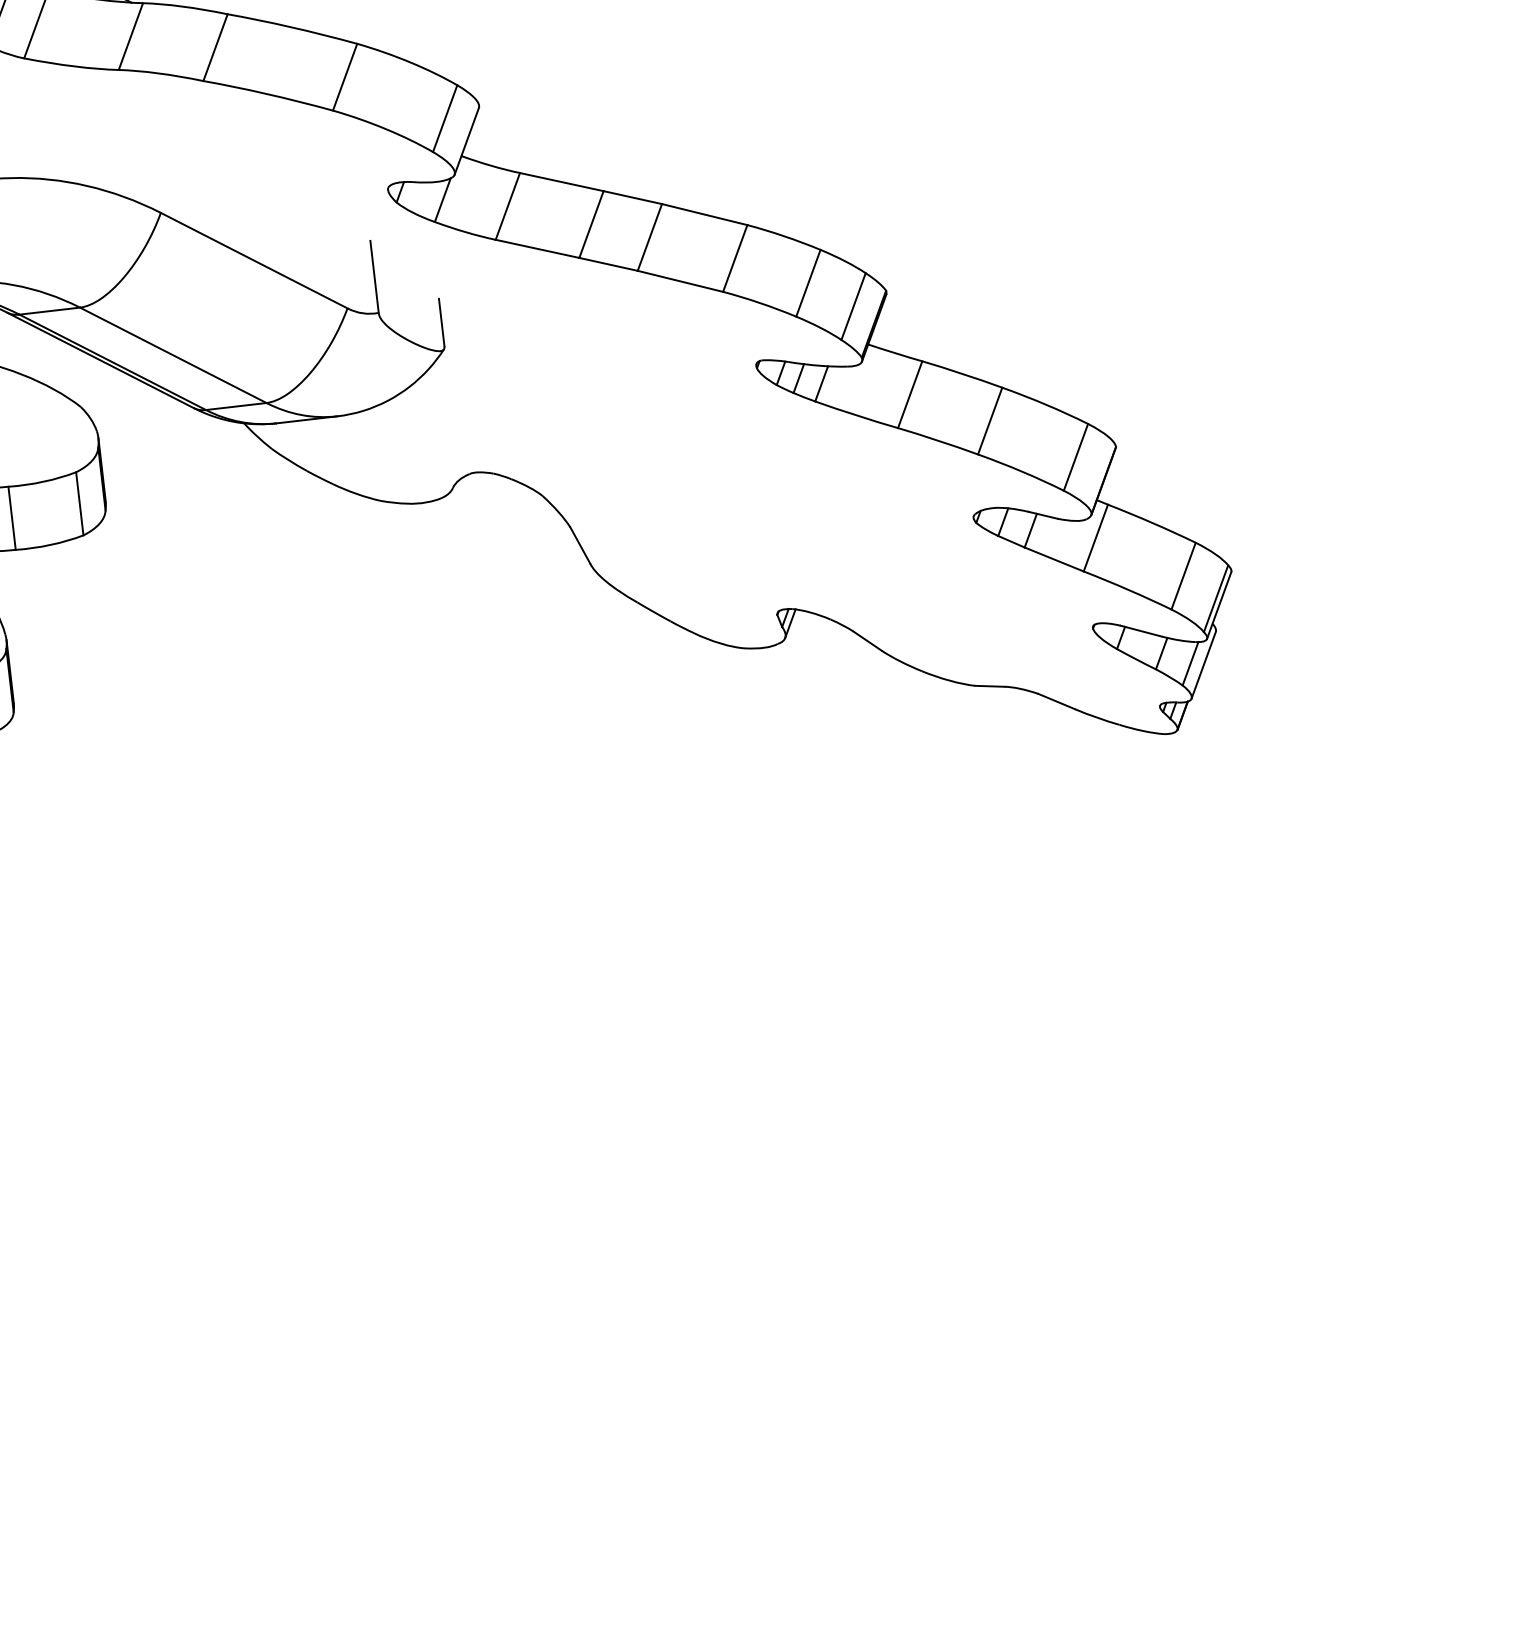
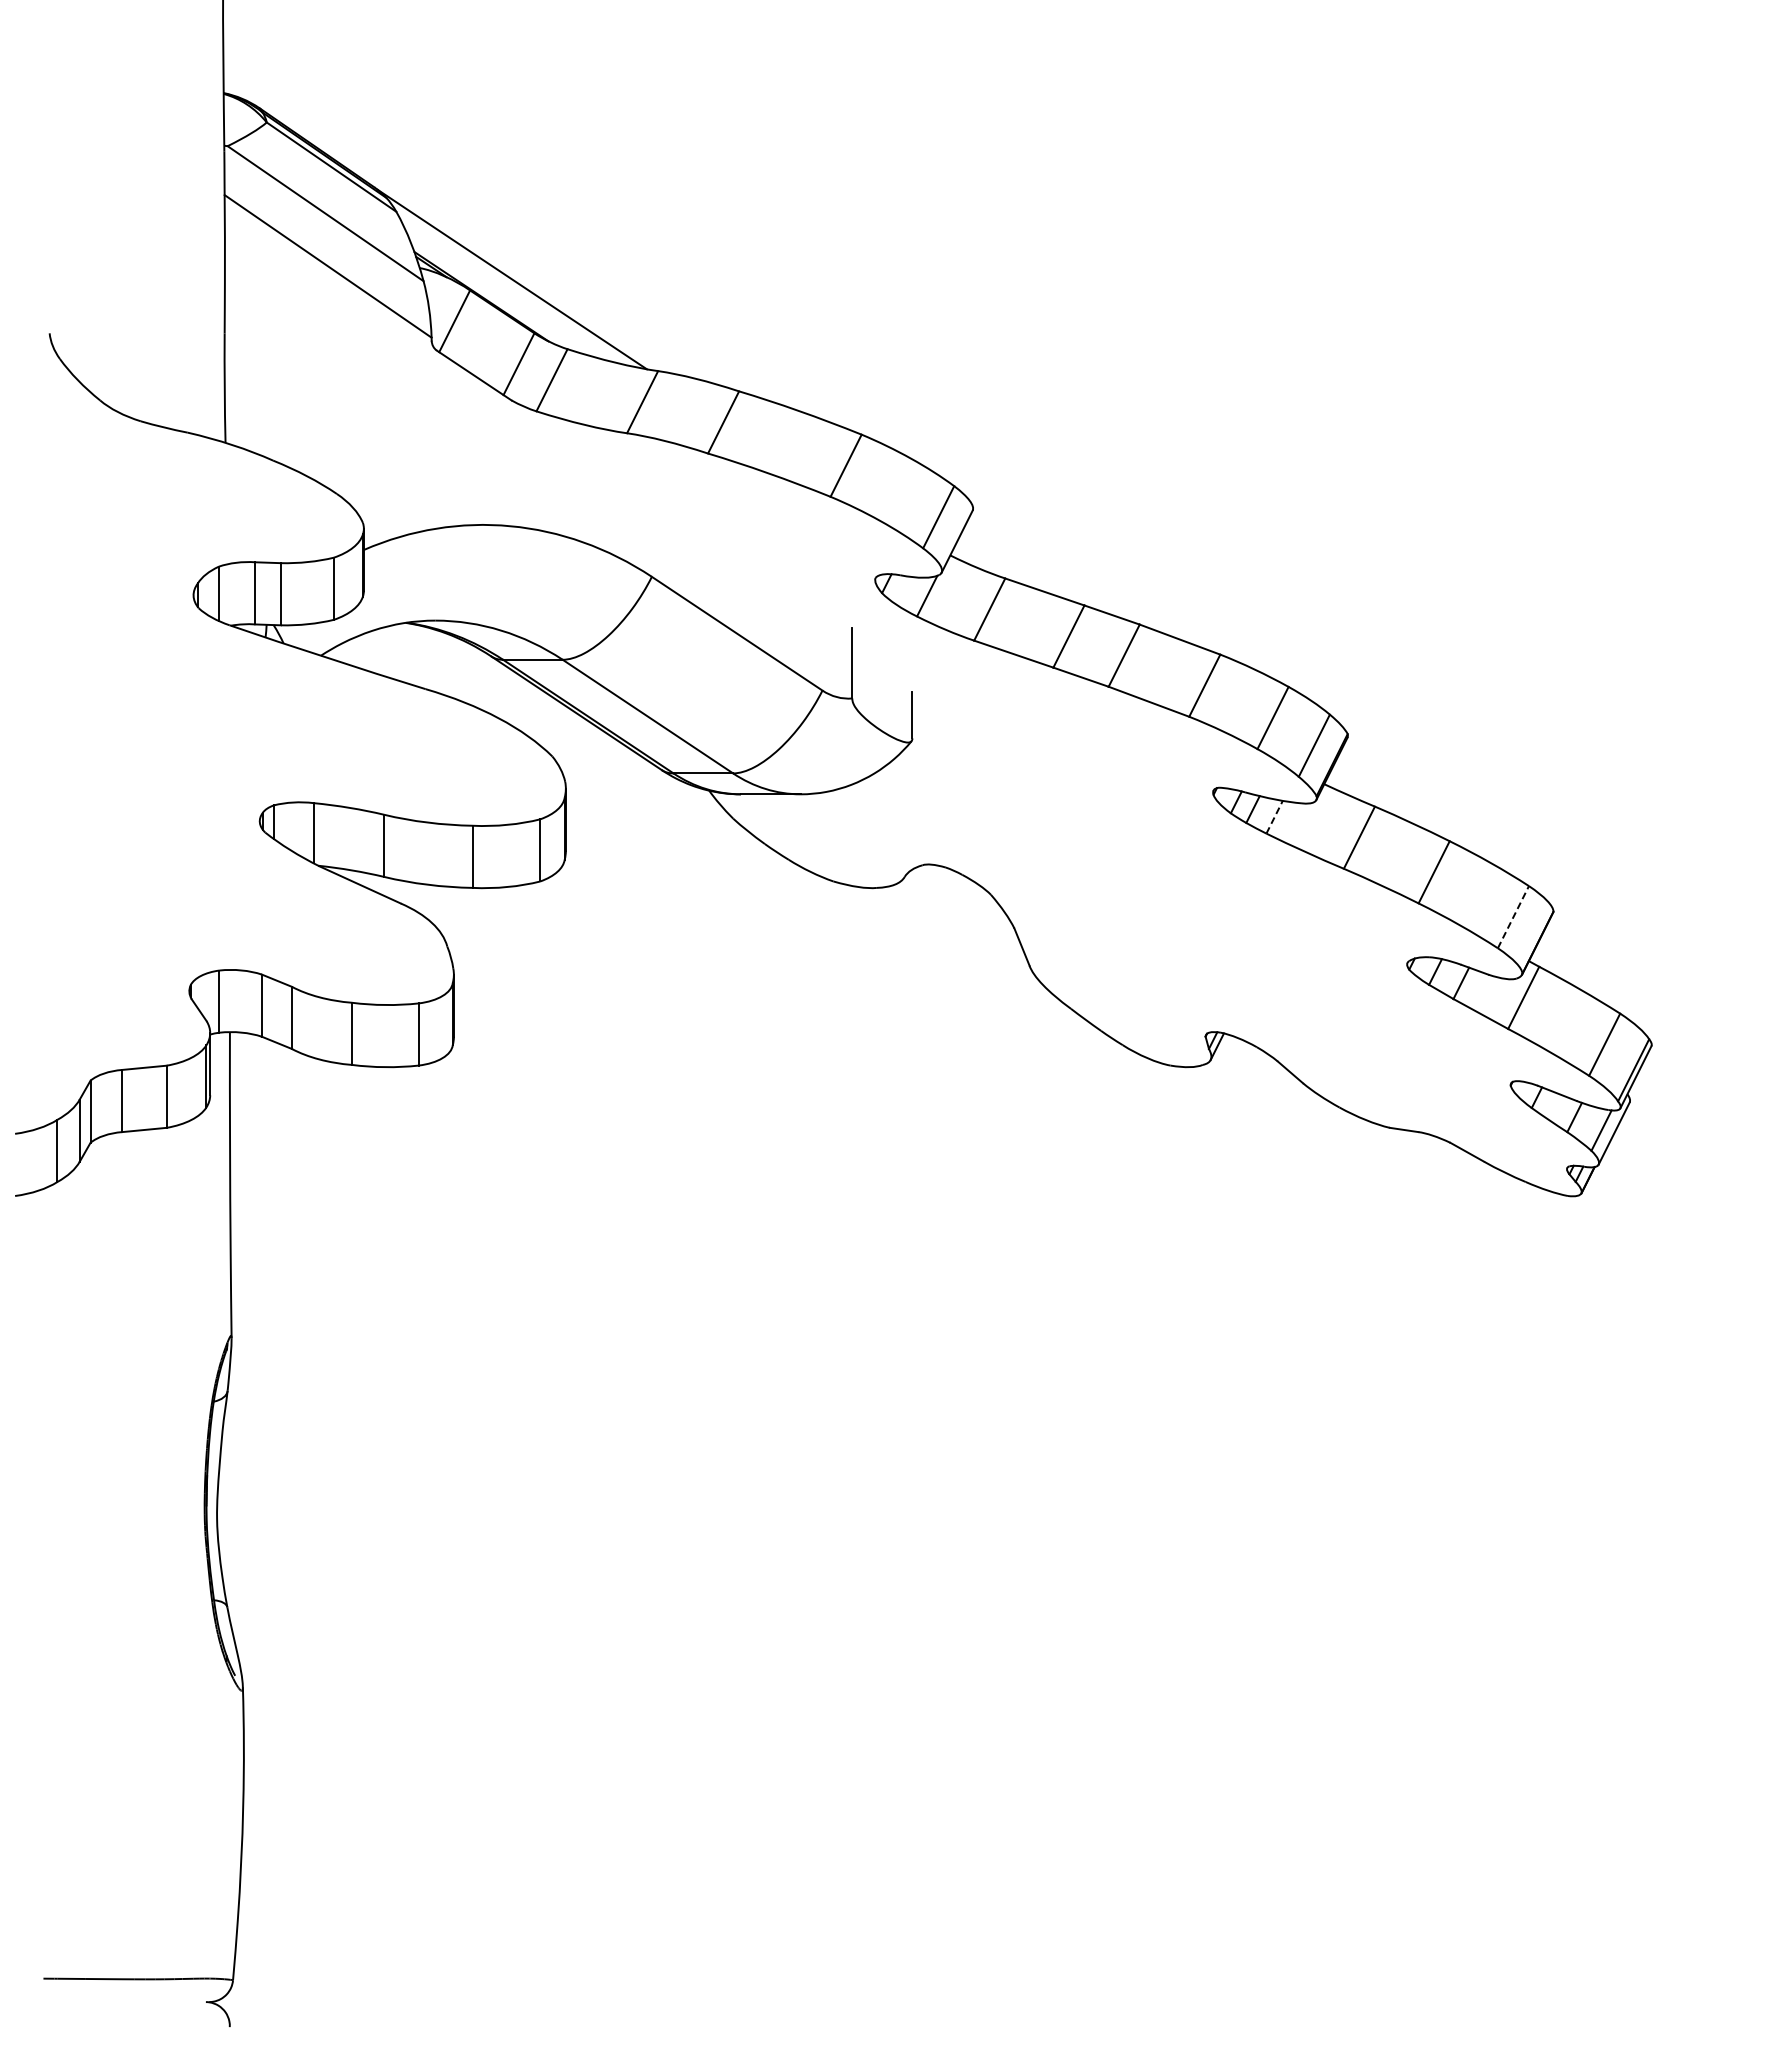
line: (821, 383) -> (1274, 816), solid -> dashed
line: (1076, 457) -> (1513, 917), solid -> dashed

